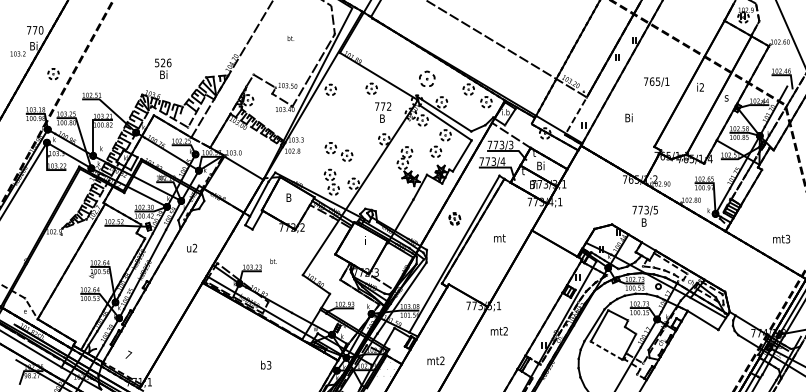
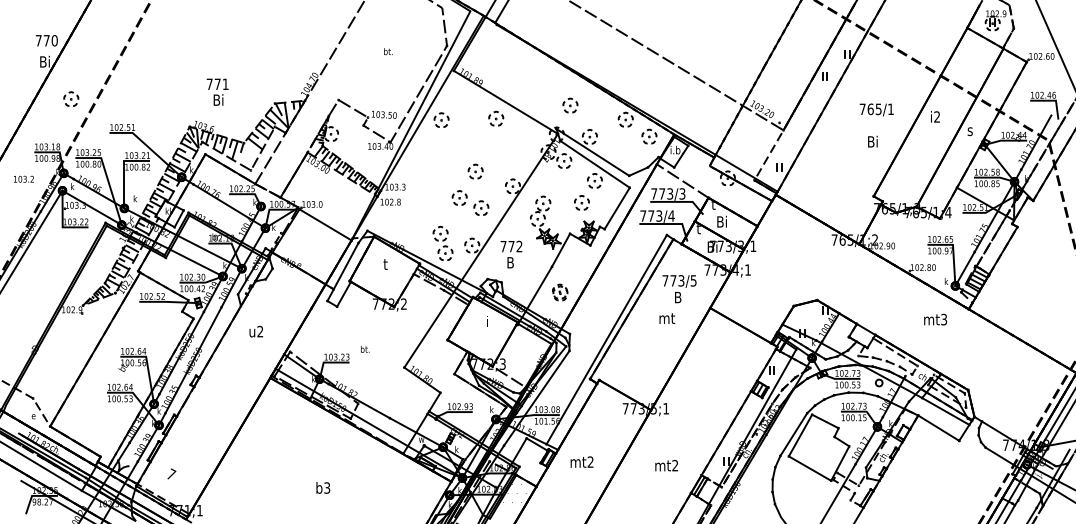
text: (17, 53) -> (23, 178), moved
text: (163, 63) -> (217, 84), 526 -> 771
part: (427, 78) -> (570, 105), size x0.71
text: (383, 112) -> (511, 254), moved
text: (628, 117) -> (872, 141), moved
part: (356, 128) -> (475, 171), added
part: (338, 151) -> (470, 202), moved
text: (288, 197) -> (385, 263), B -> t
text: (645, 216) -> (679, 289), moved
part: (455, 218) -> (560, 292), moved
text: (781, 239) -> (935, 319), moved
text: (499, 331) -> (666, 465), moved
line: (606, 350) -> (809, 468), dashed -> solid
text: (435, 360) -> (581, 461), moved
text: (266, 364) -> (323, 487), moved

